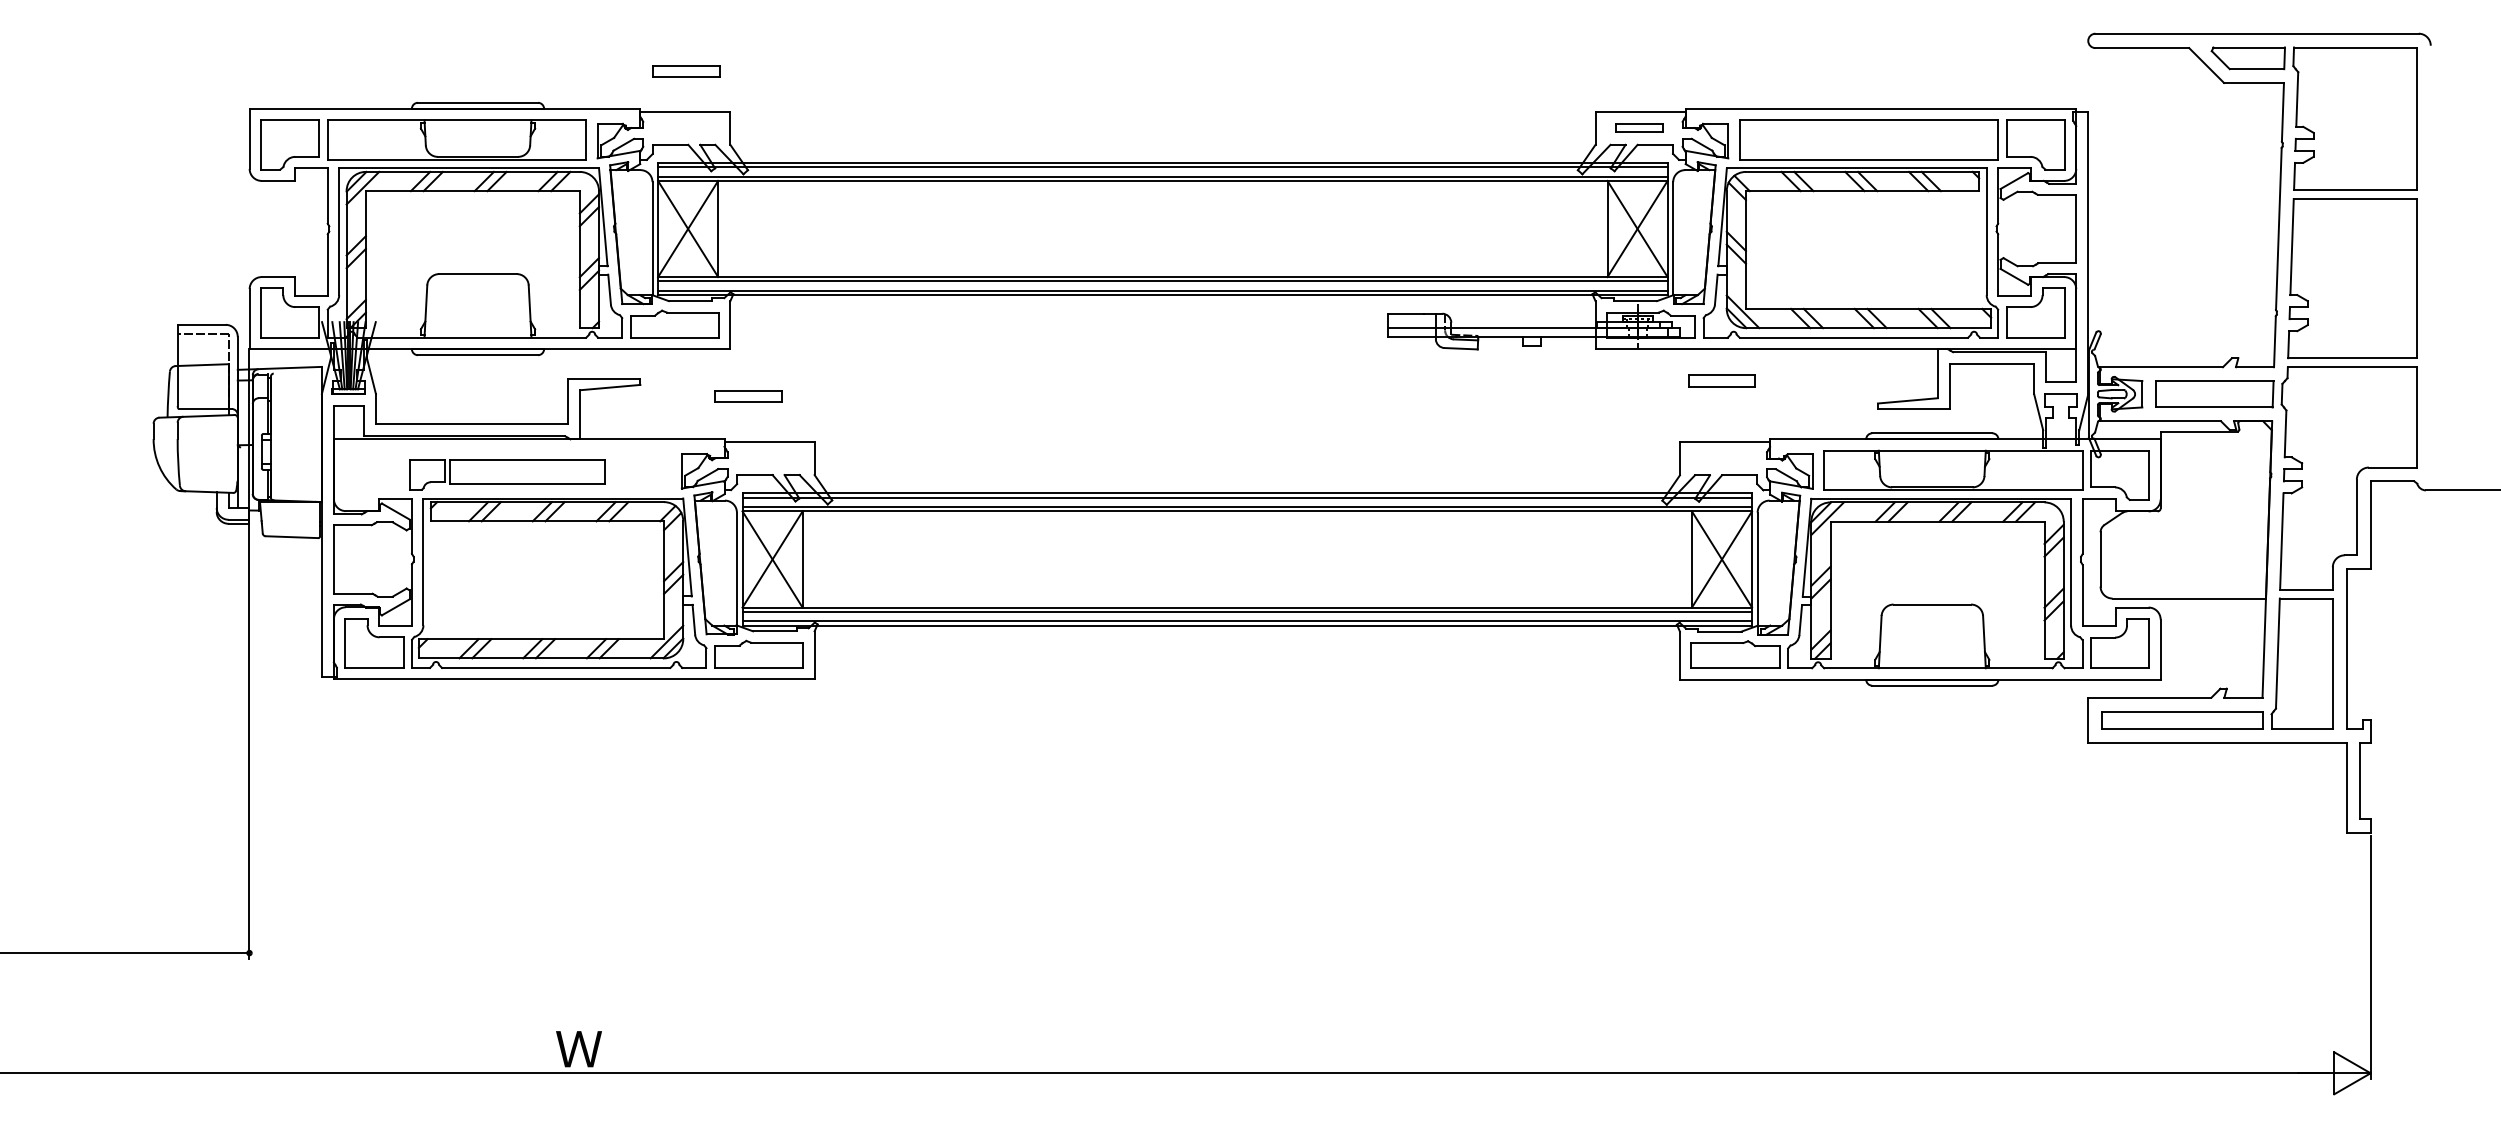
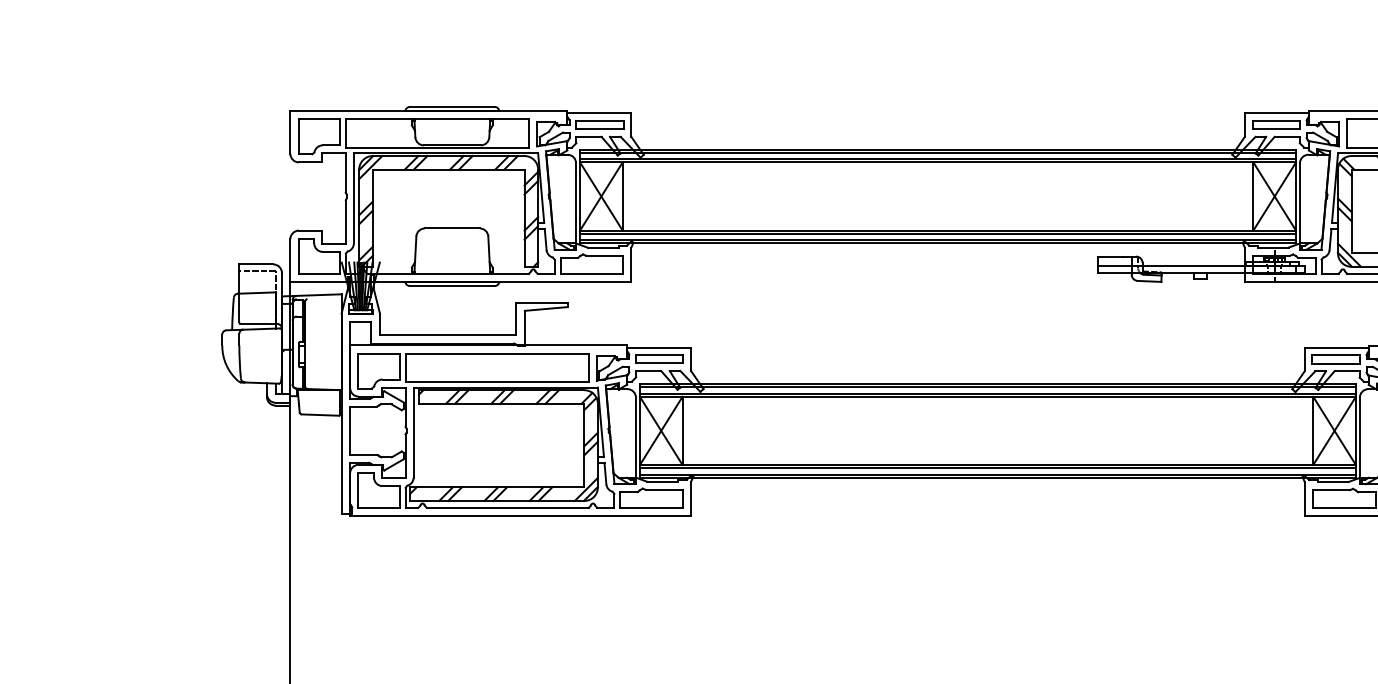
part: (686, 71) -> (600, 125), moved
part: (1639, 128) -> (1276, 125), size x1.43
part: (1721, 380) -> (1335, 359), moved
part: (748, 396) -> (659, 359), moved
part: (507, 474) -> (473, 370), size x1.67

